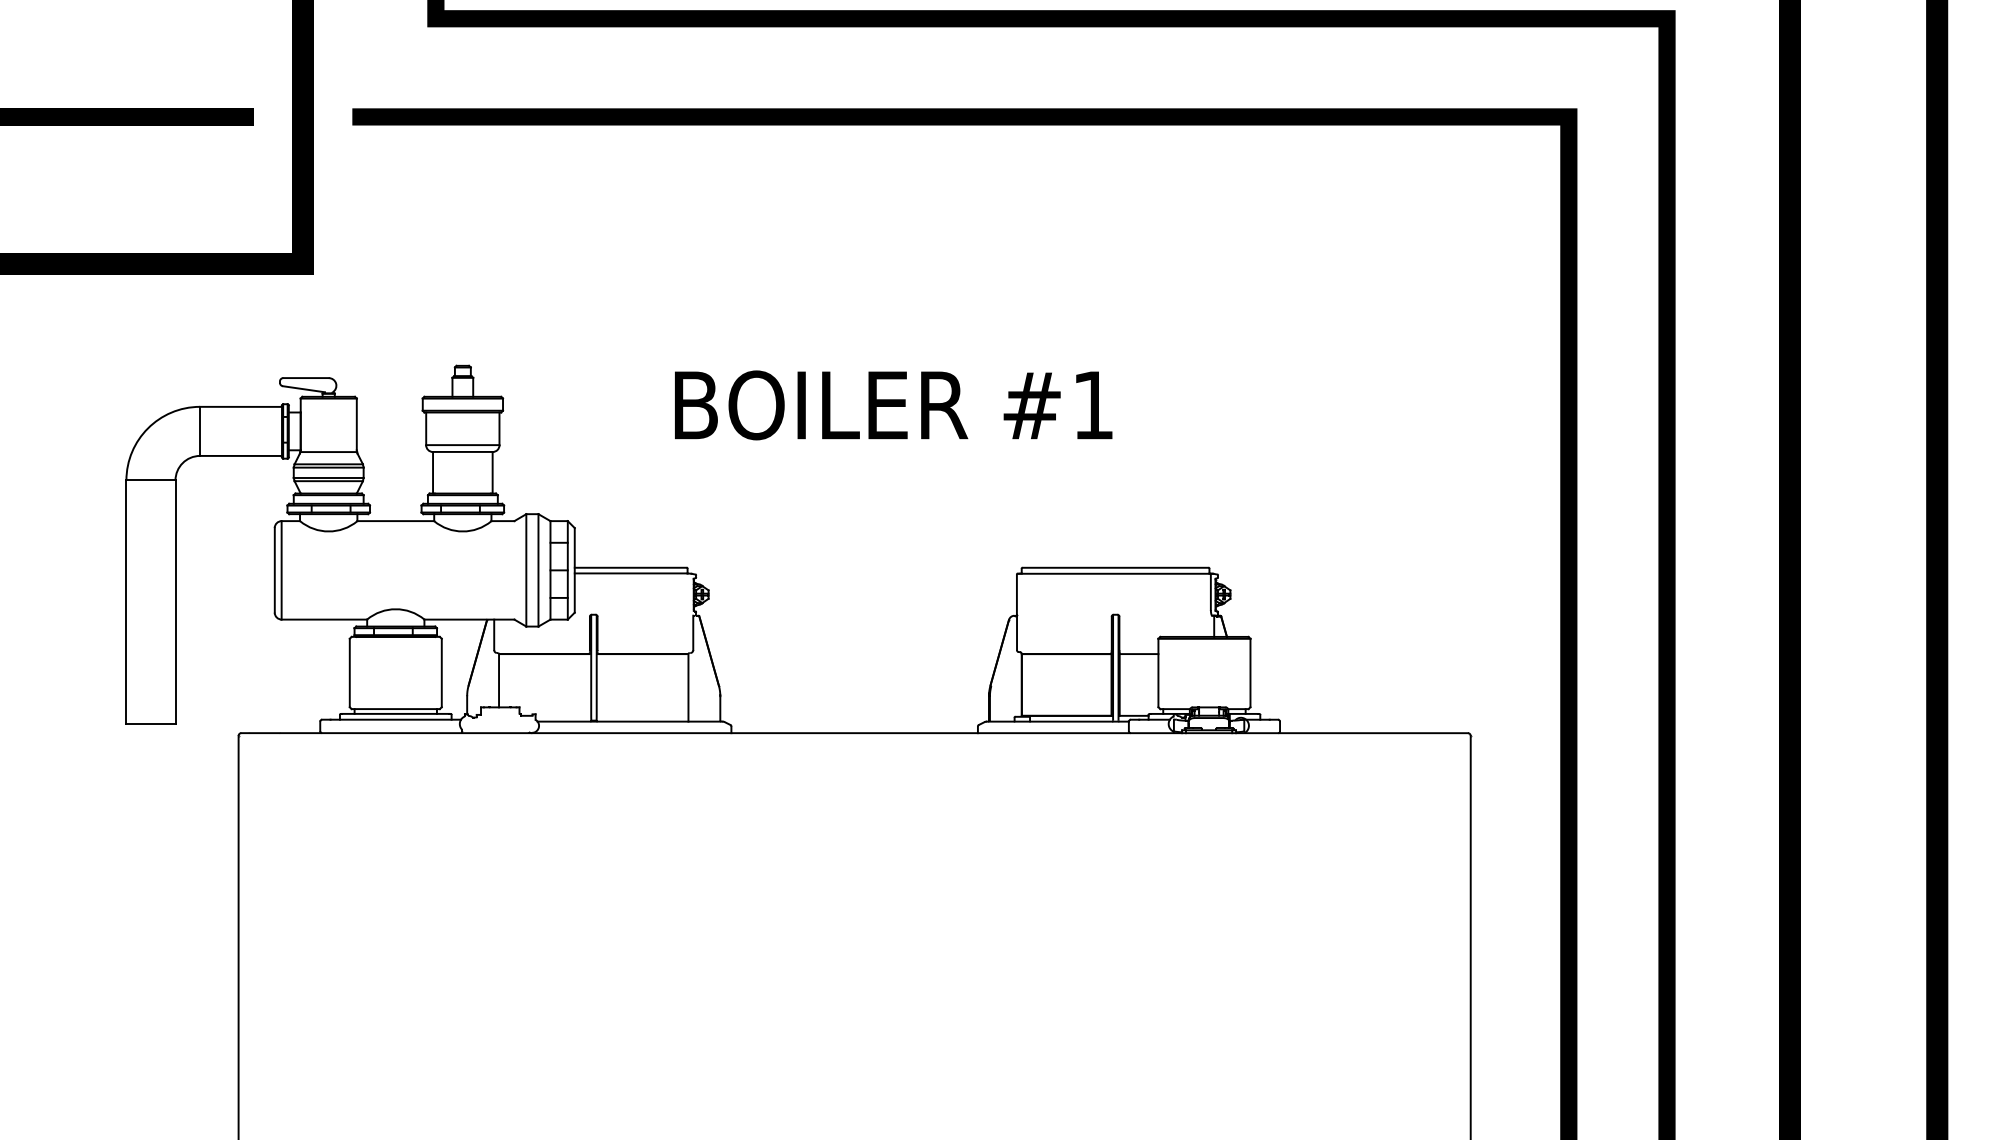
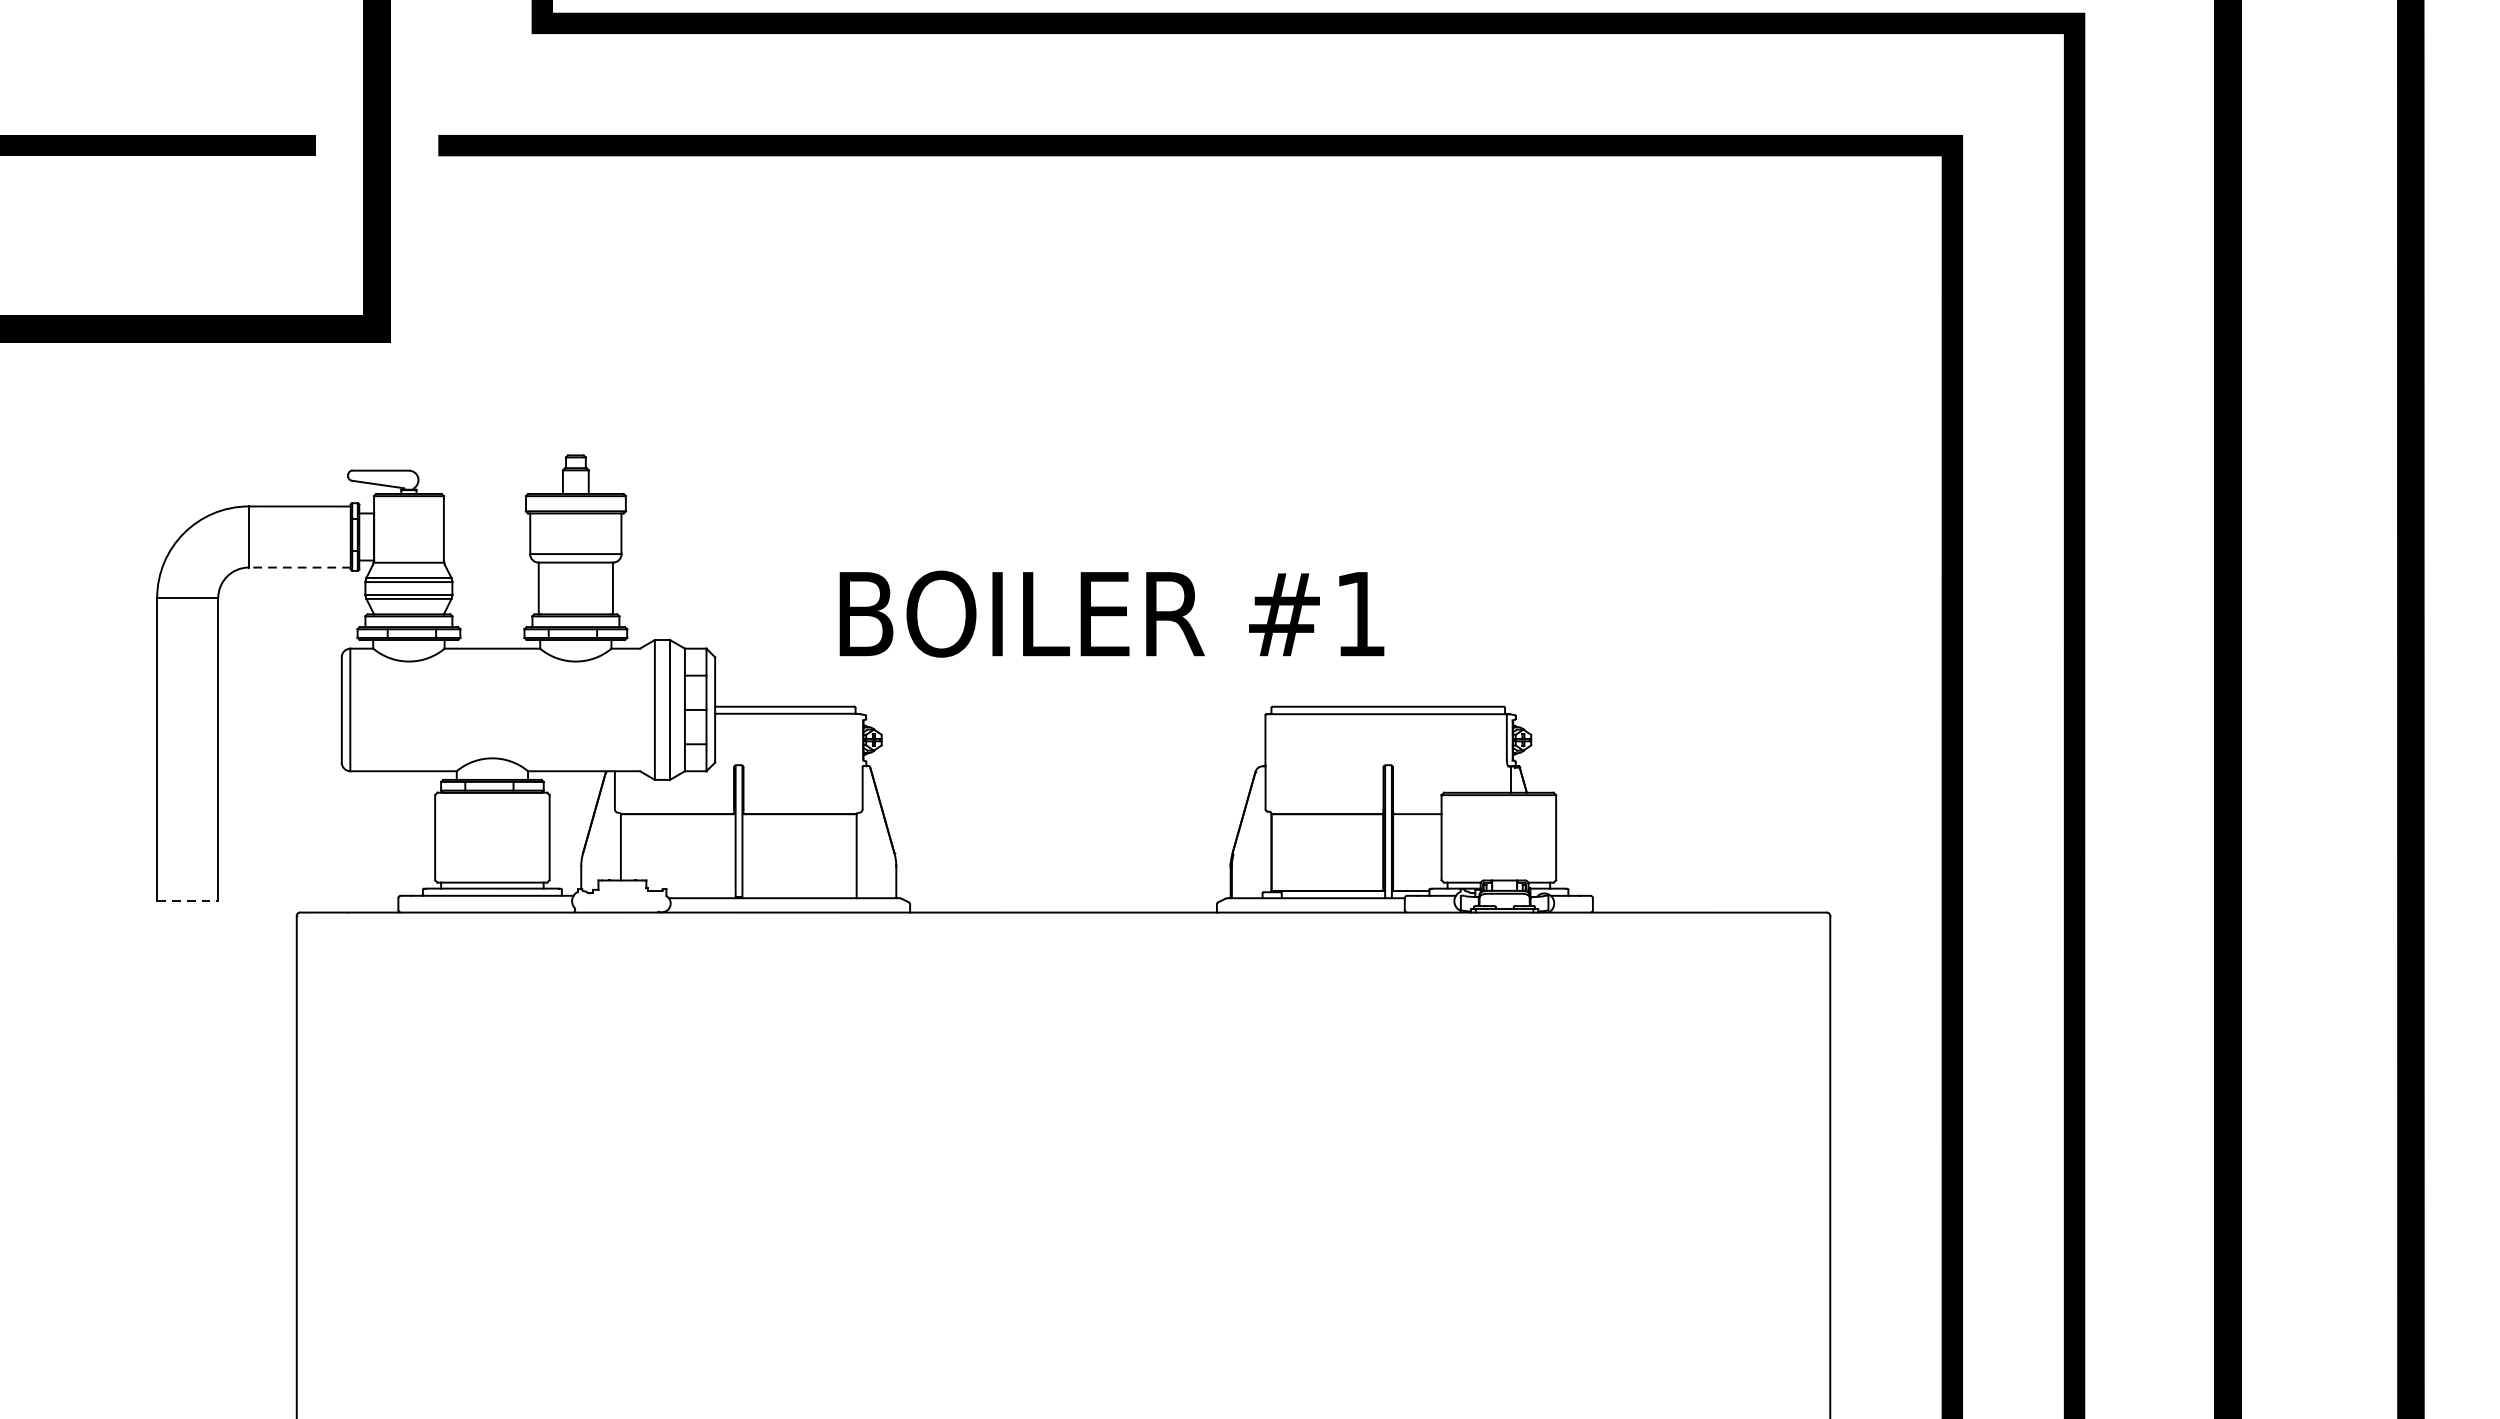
text: (893, 405) -> (1111, 614), moved
line: (240, 455) -> (299, 566), solid -> dashed
line: (150, 723) -> (187, 900), solid -> dashed

